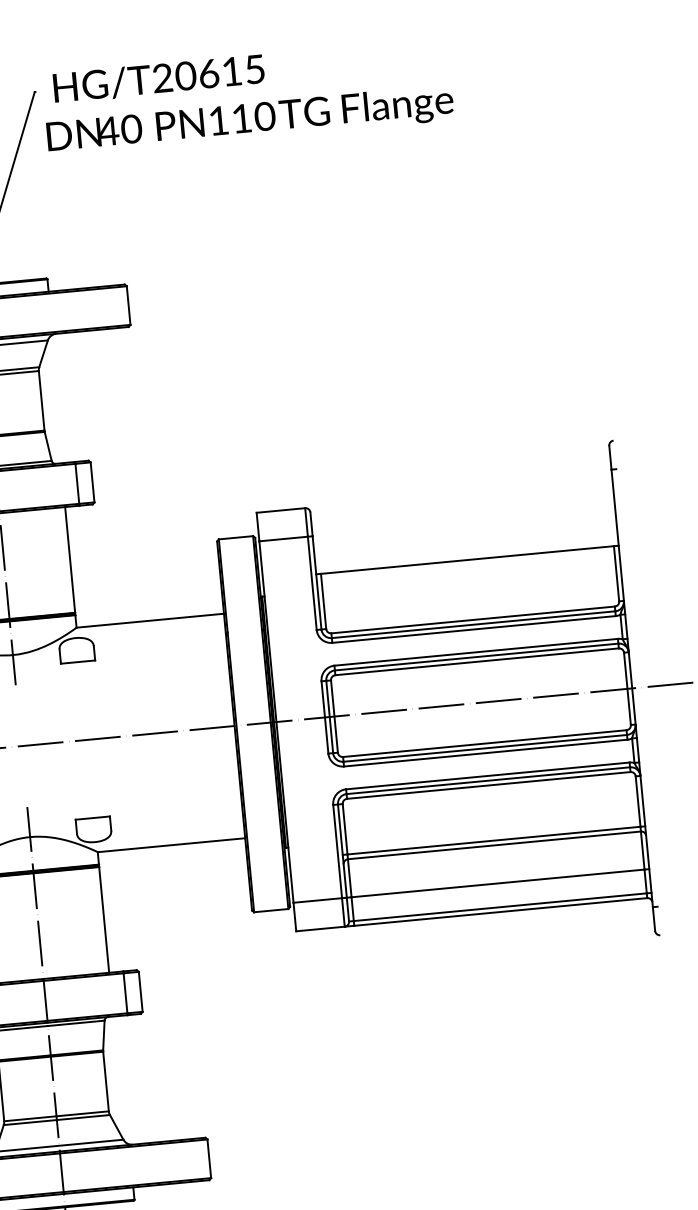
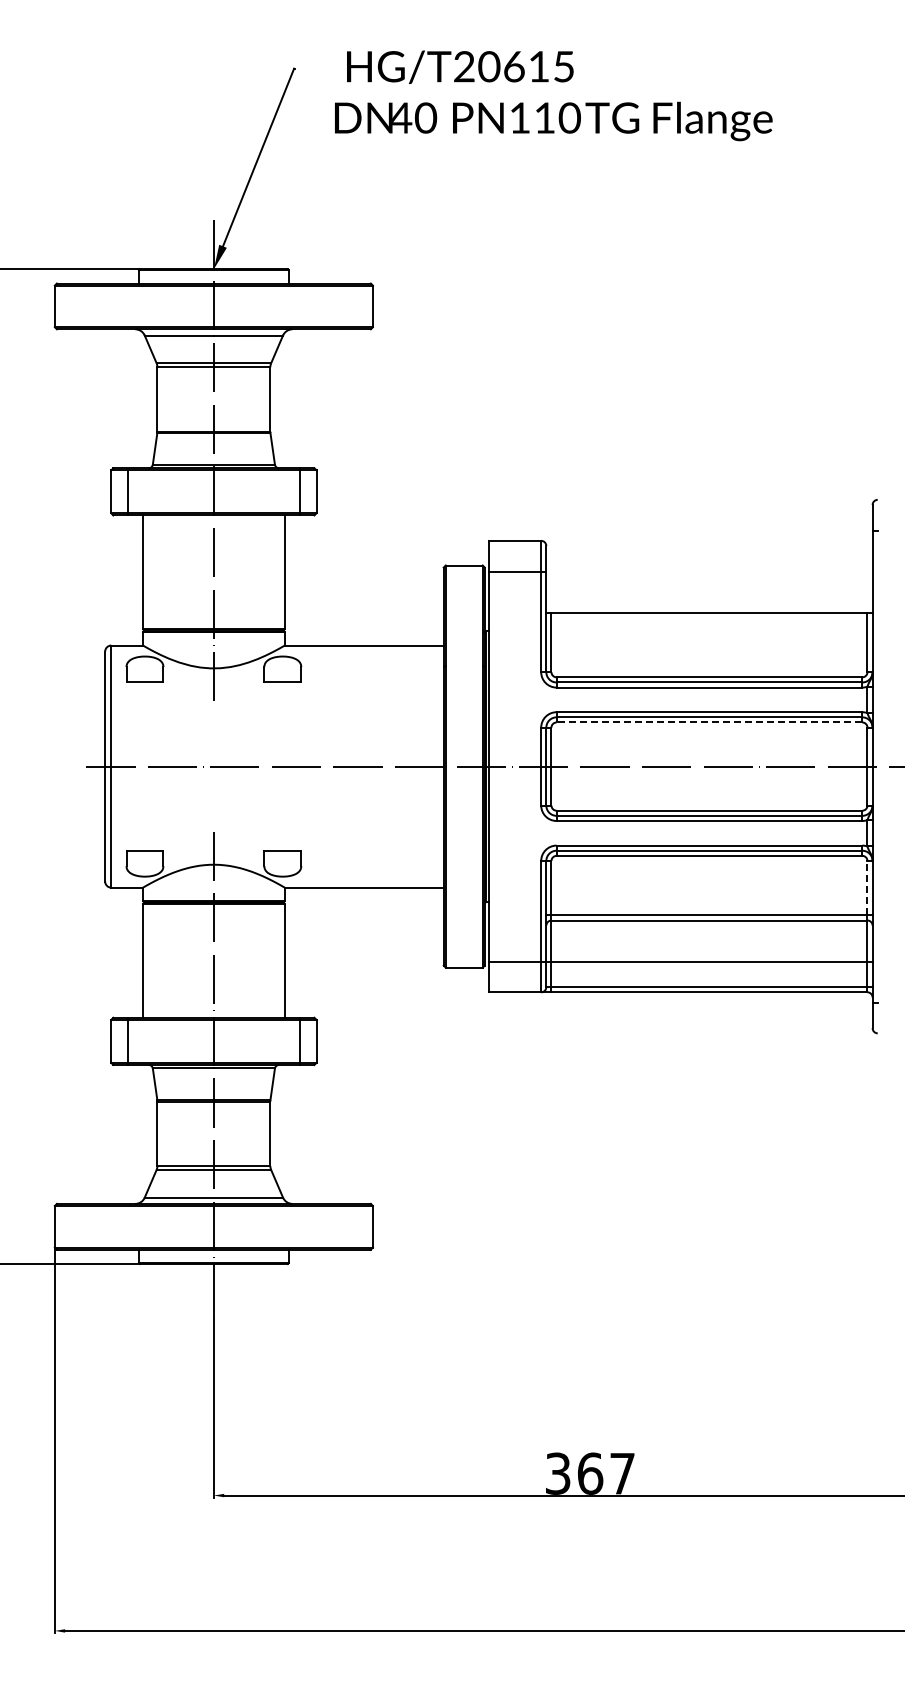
text: (247, 97) -> (553, 95), moved
line: (477, 661) -> (709, 722), solid -> dashed
line: (638, 800) -> (867, 887), solid -> dashed

